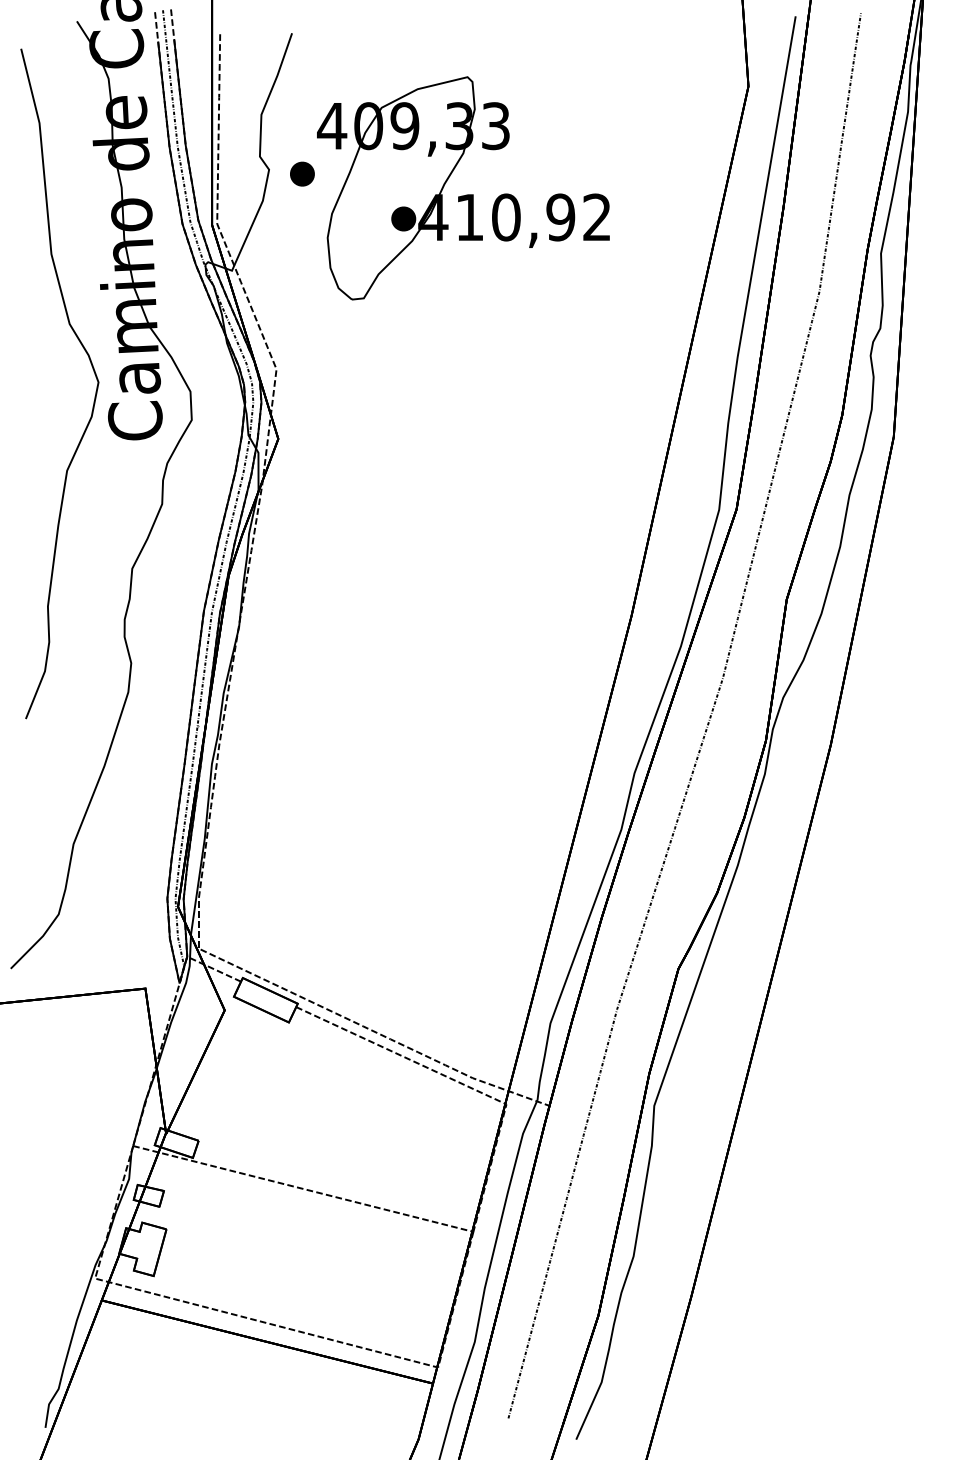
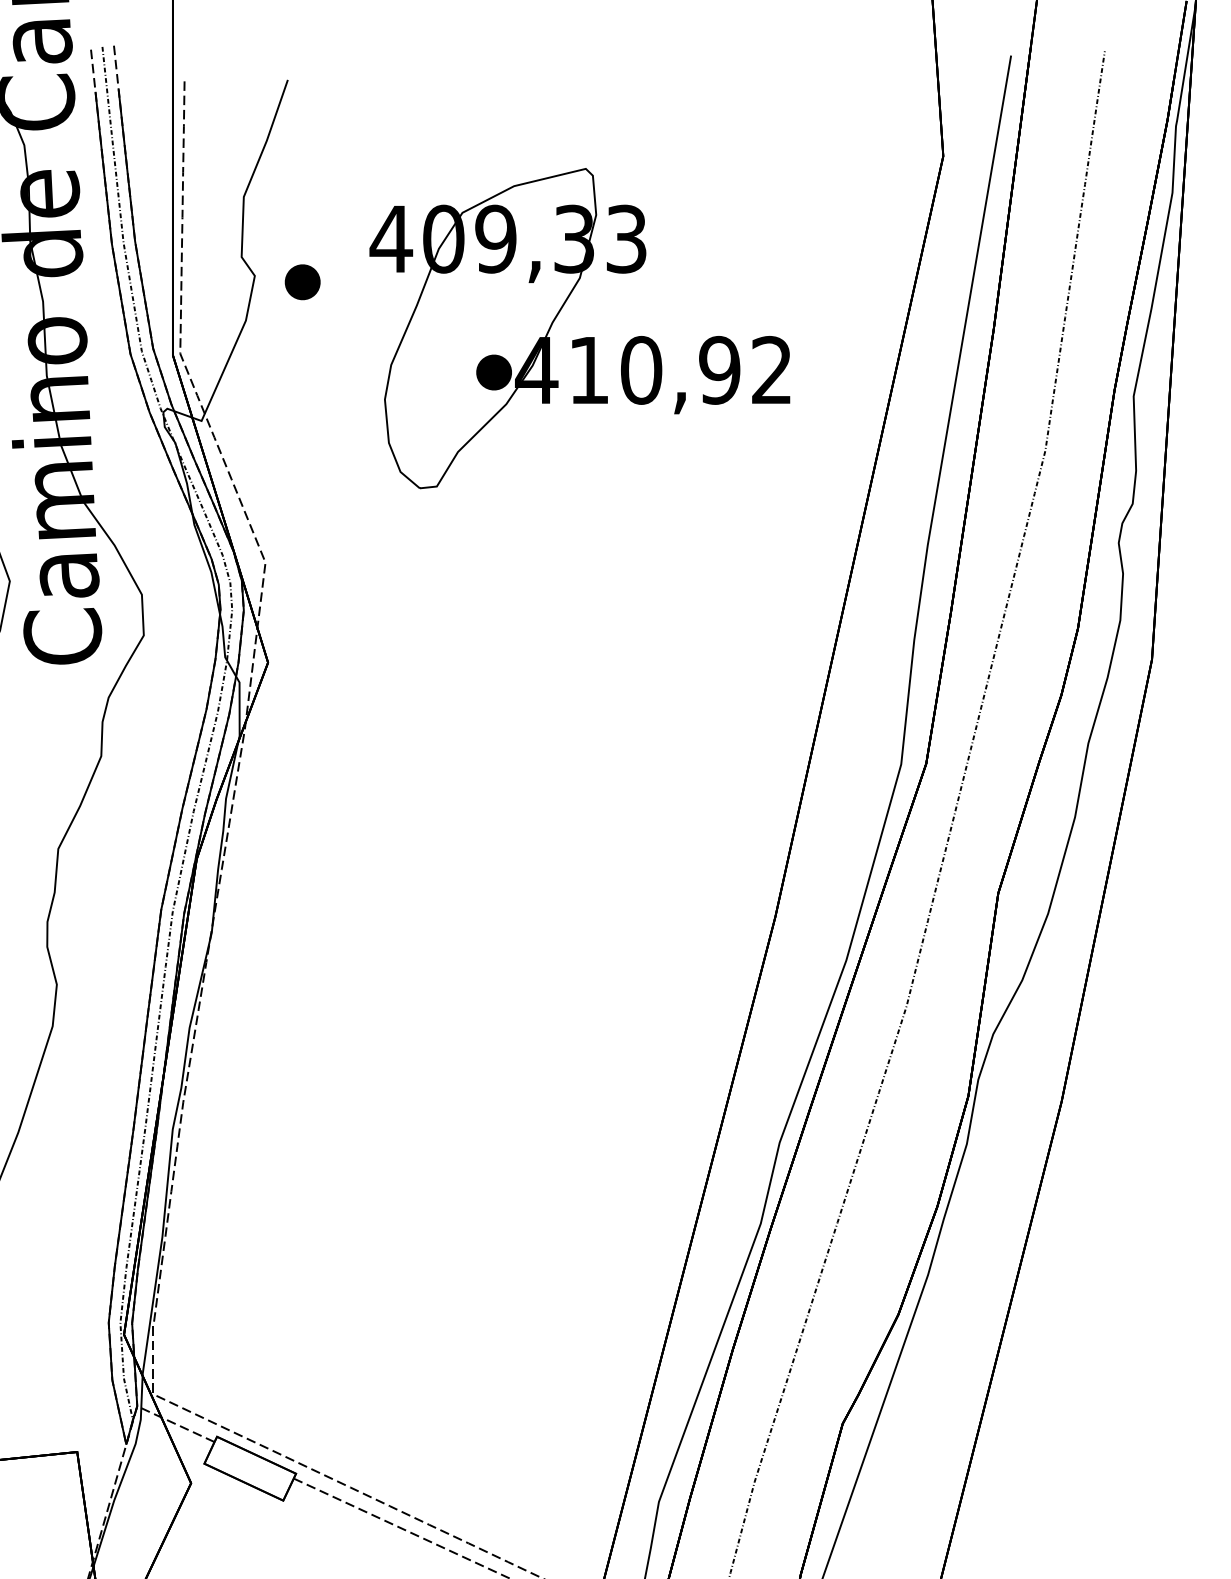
part: (466, 194) -> (584, 337), moved

